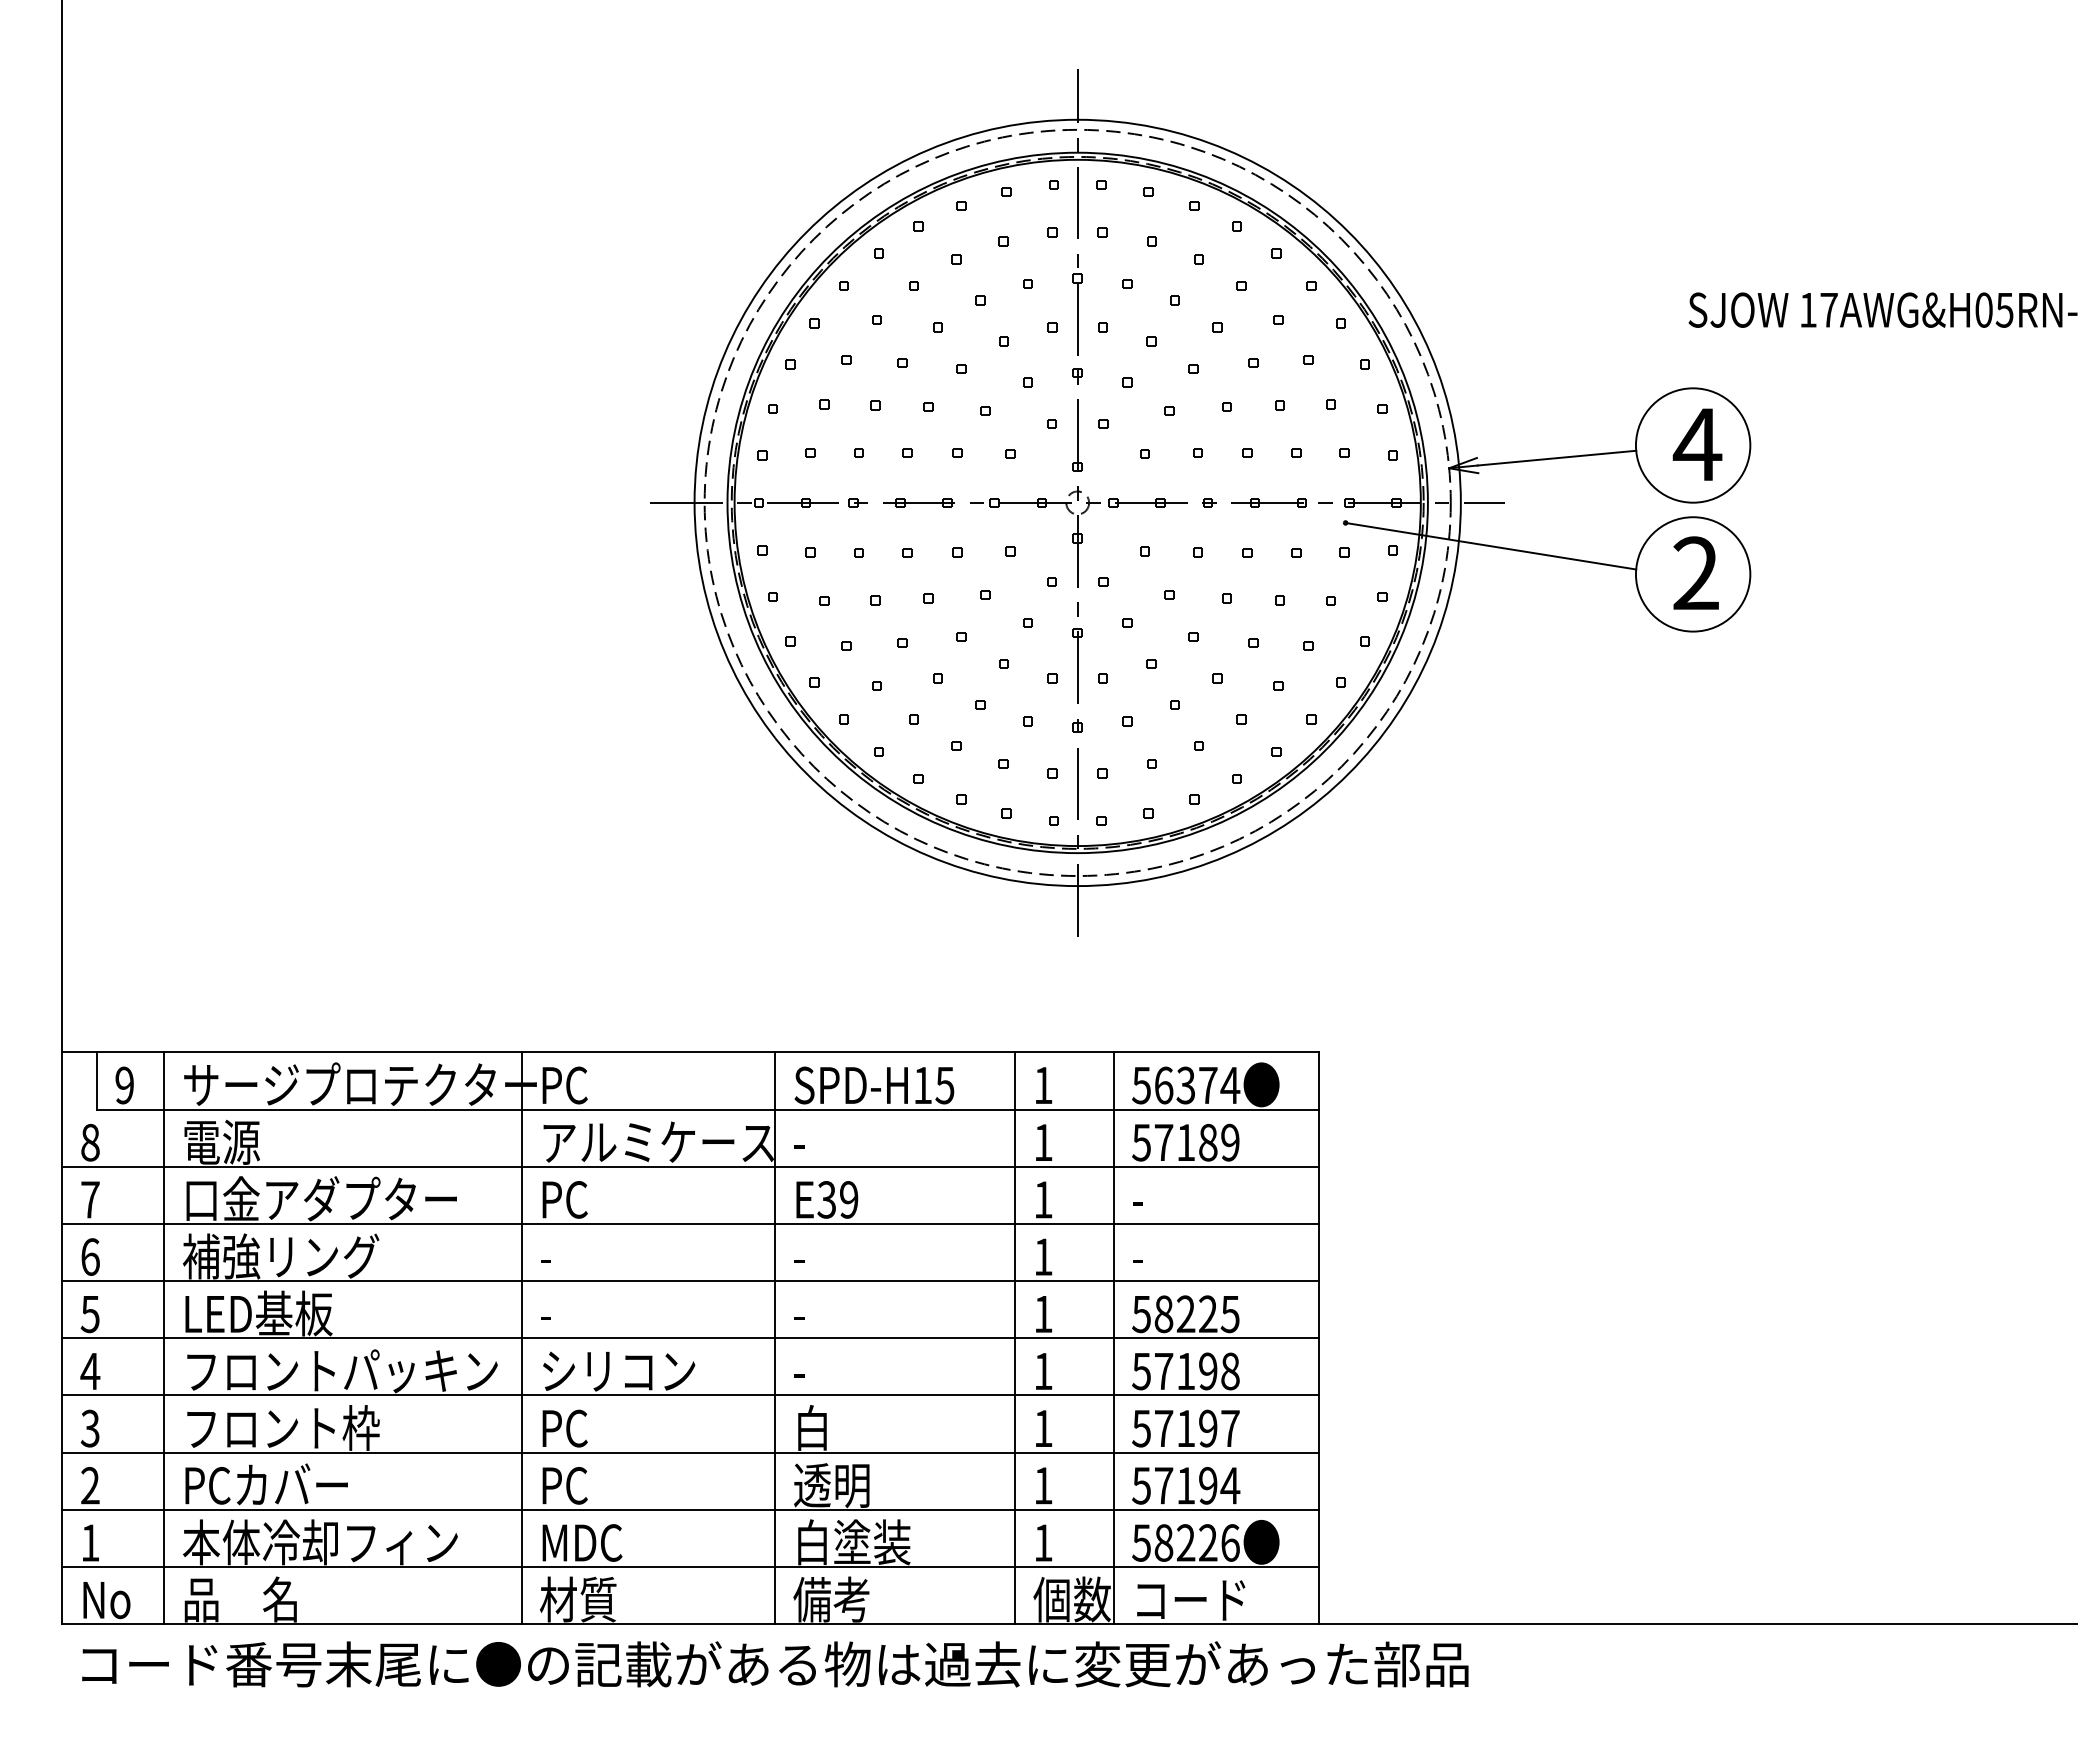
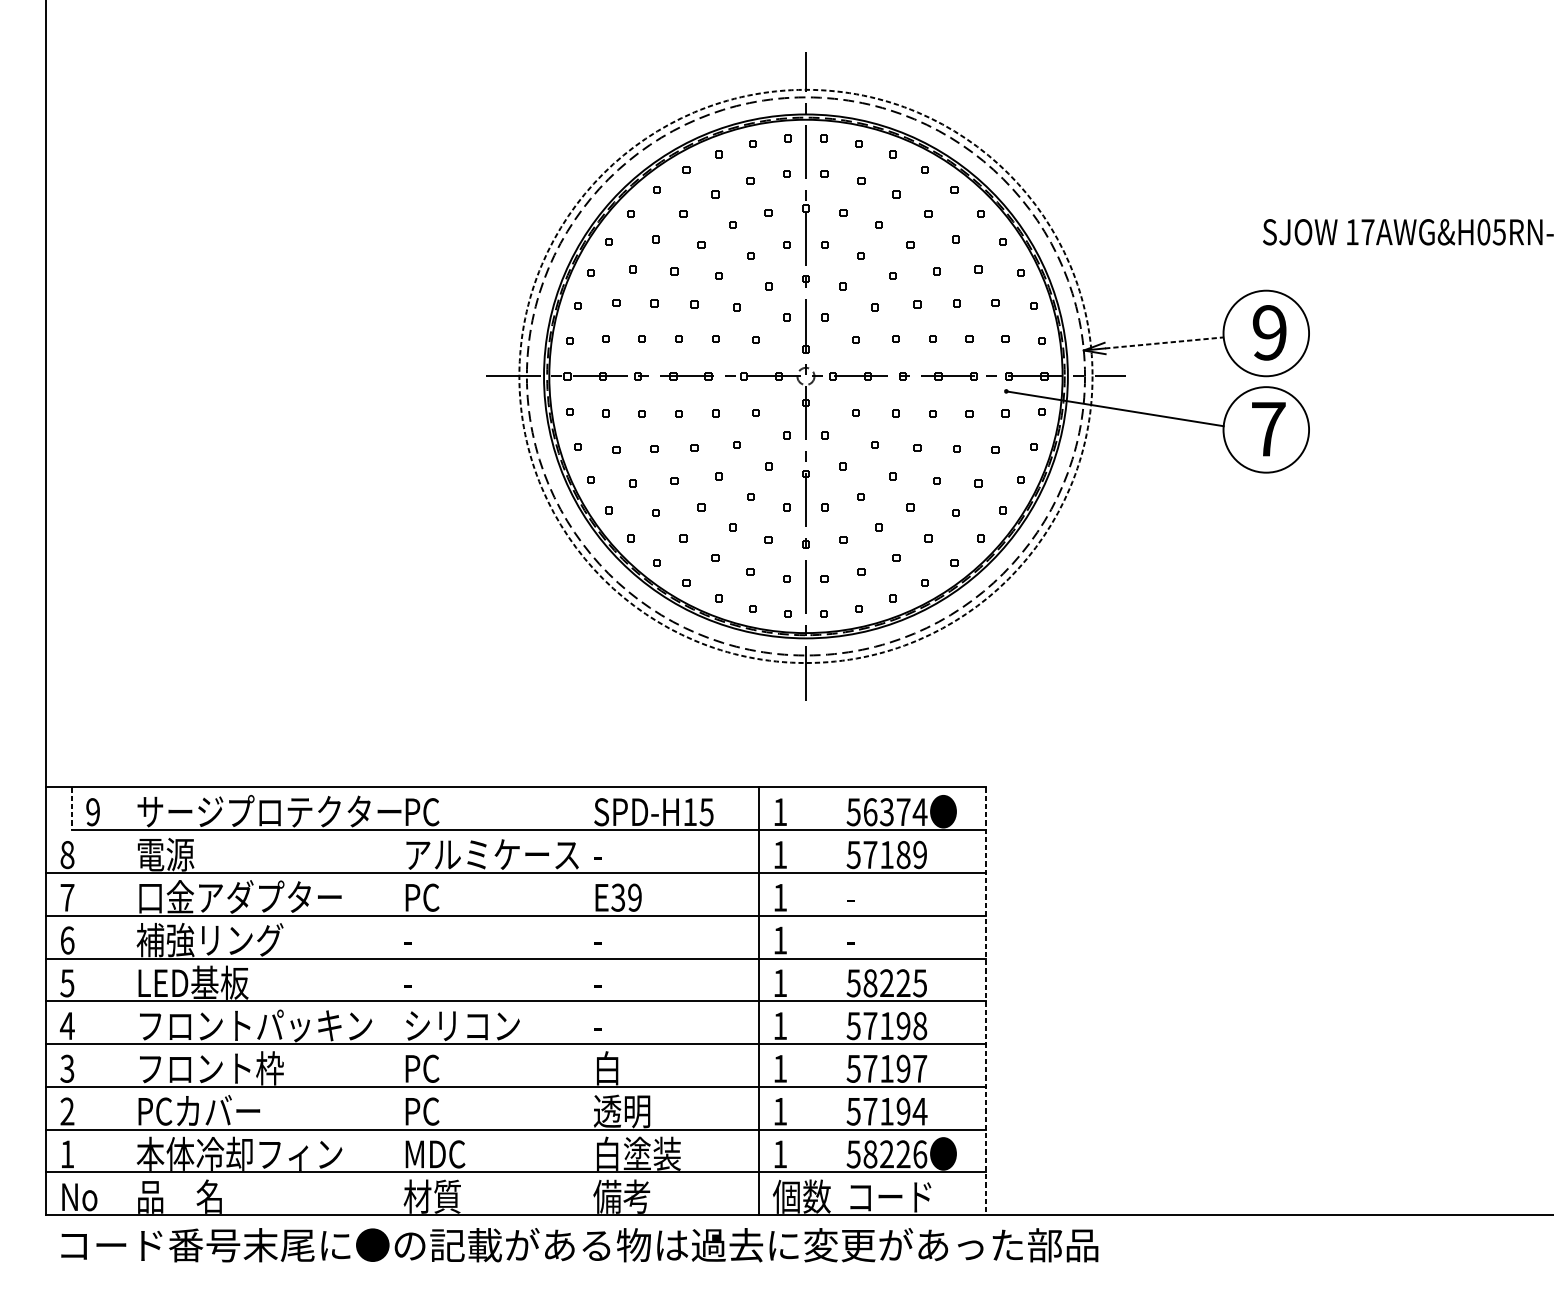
text: (1697, 444) -> (1269, 332), 4 -> 9
line: (1556, 458) -> (1164, 343), solid -> dashed
circle: (1077, 502) -> (805, 376), solid -> dashed
text: (1696, 572) -> (1268, 428), 2 -> 7
line: (96, 1080) -> (72, 808), solid -> dashed
line: (164, 1338) -> (122, 1001), removed
line: (521, 1338) -> (389, 1001), removed
line: (775, 1338) -> (579, 1001), removed
line: (1113, 1338) -> (832, 1001), removed
line: (1318, 1338) -> (986, 1001), solid -> dashed

